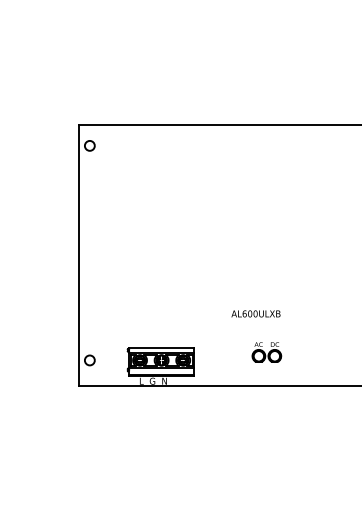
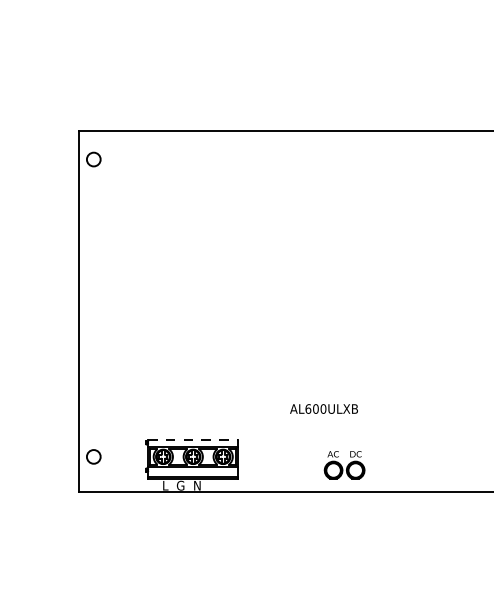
text: (255, 313) -> (323, 408), moved
line: (161, 347) -> (193, 438), solid -> dashed
part: (266, 352) -> (344, 465), moved

